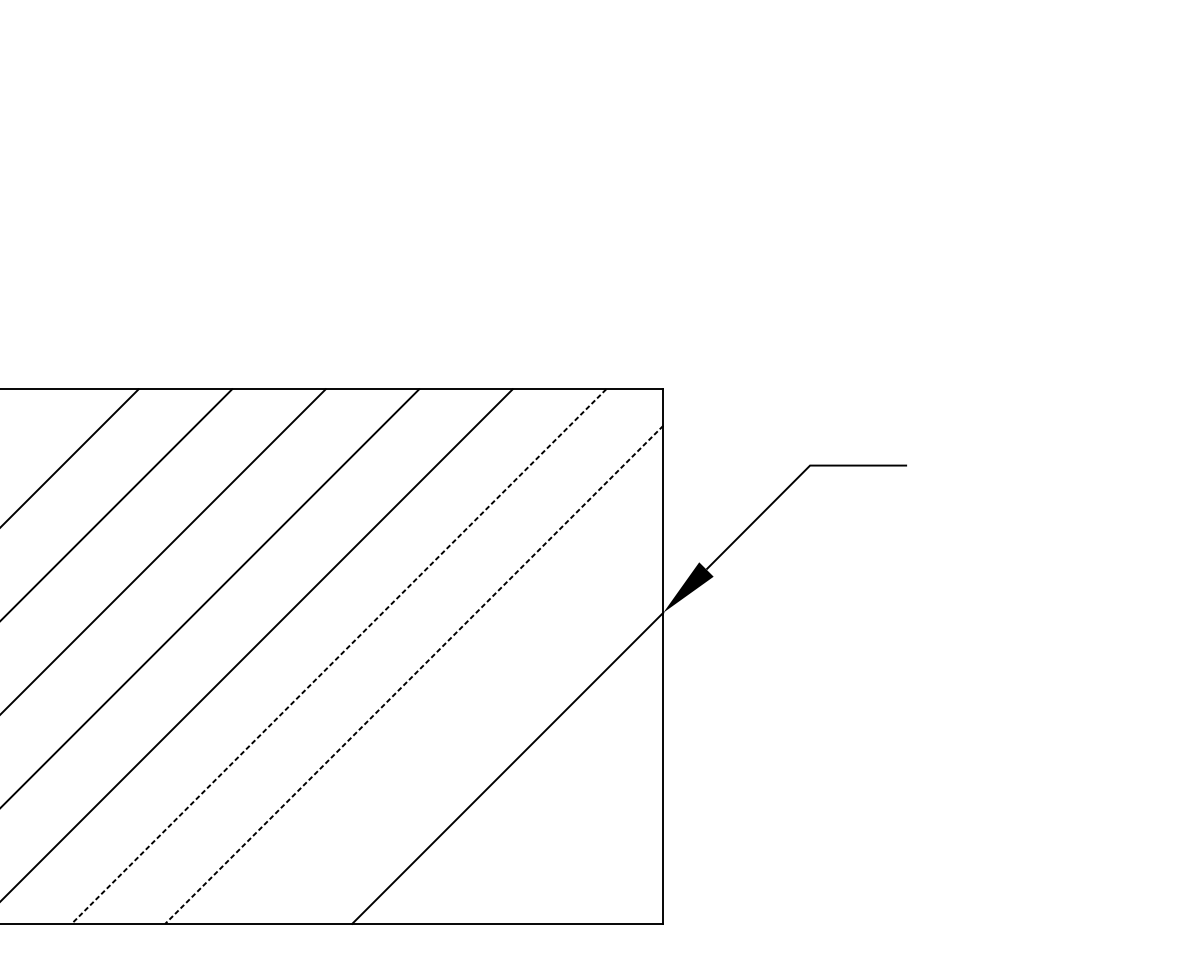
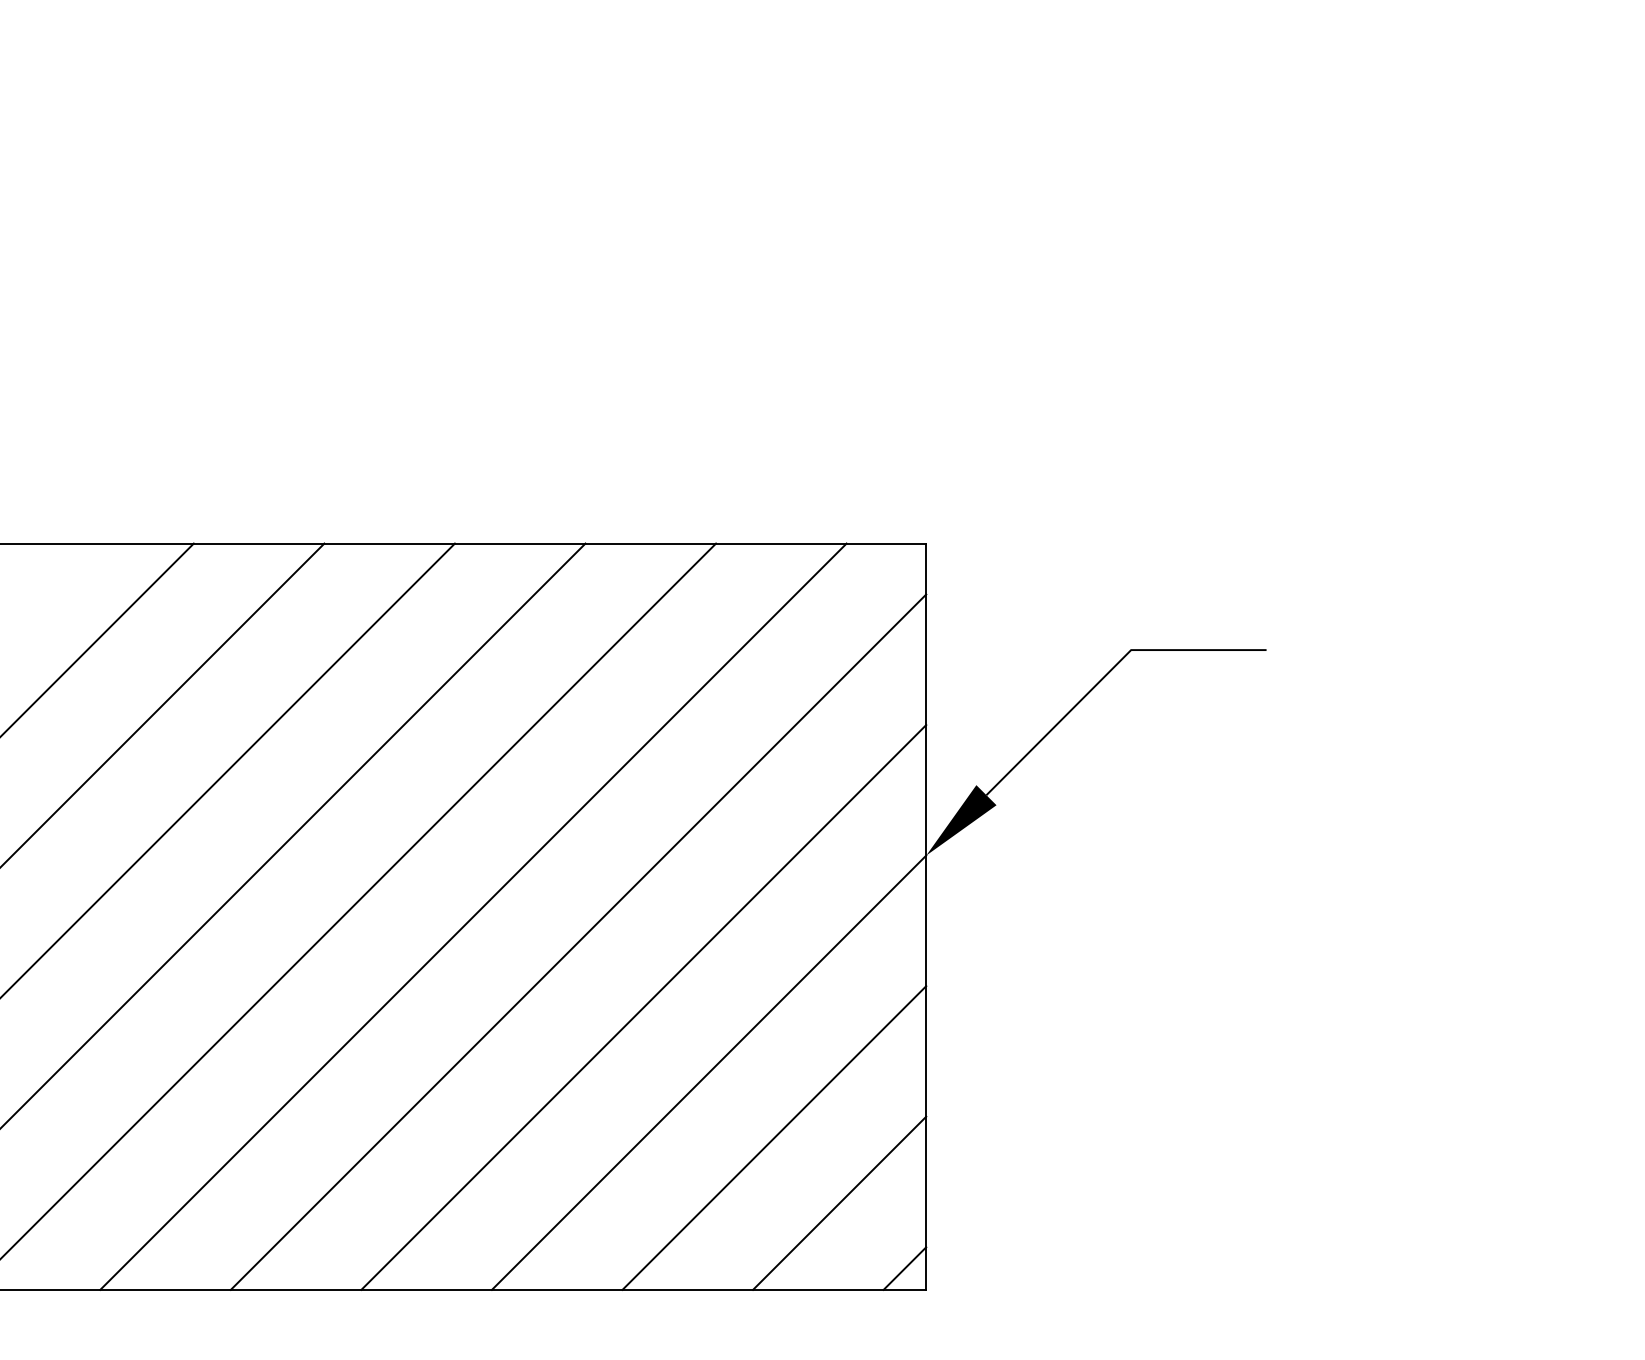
line: (339, 656) -> (473, 916), dashed -> solid
line: (414, 675) -> (578, 942), dashed -> solid
line: (460, 721) -> (643, 1007), added
line: (554, 814) -> (774, 1137), added
line: (601, 861) -> (839, 1202), added
line: (647, 908) -> (904, 1268), added

